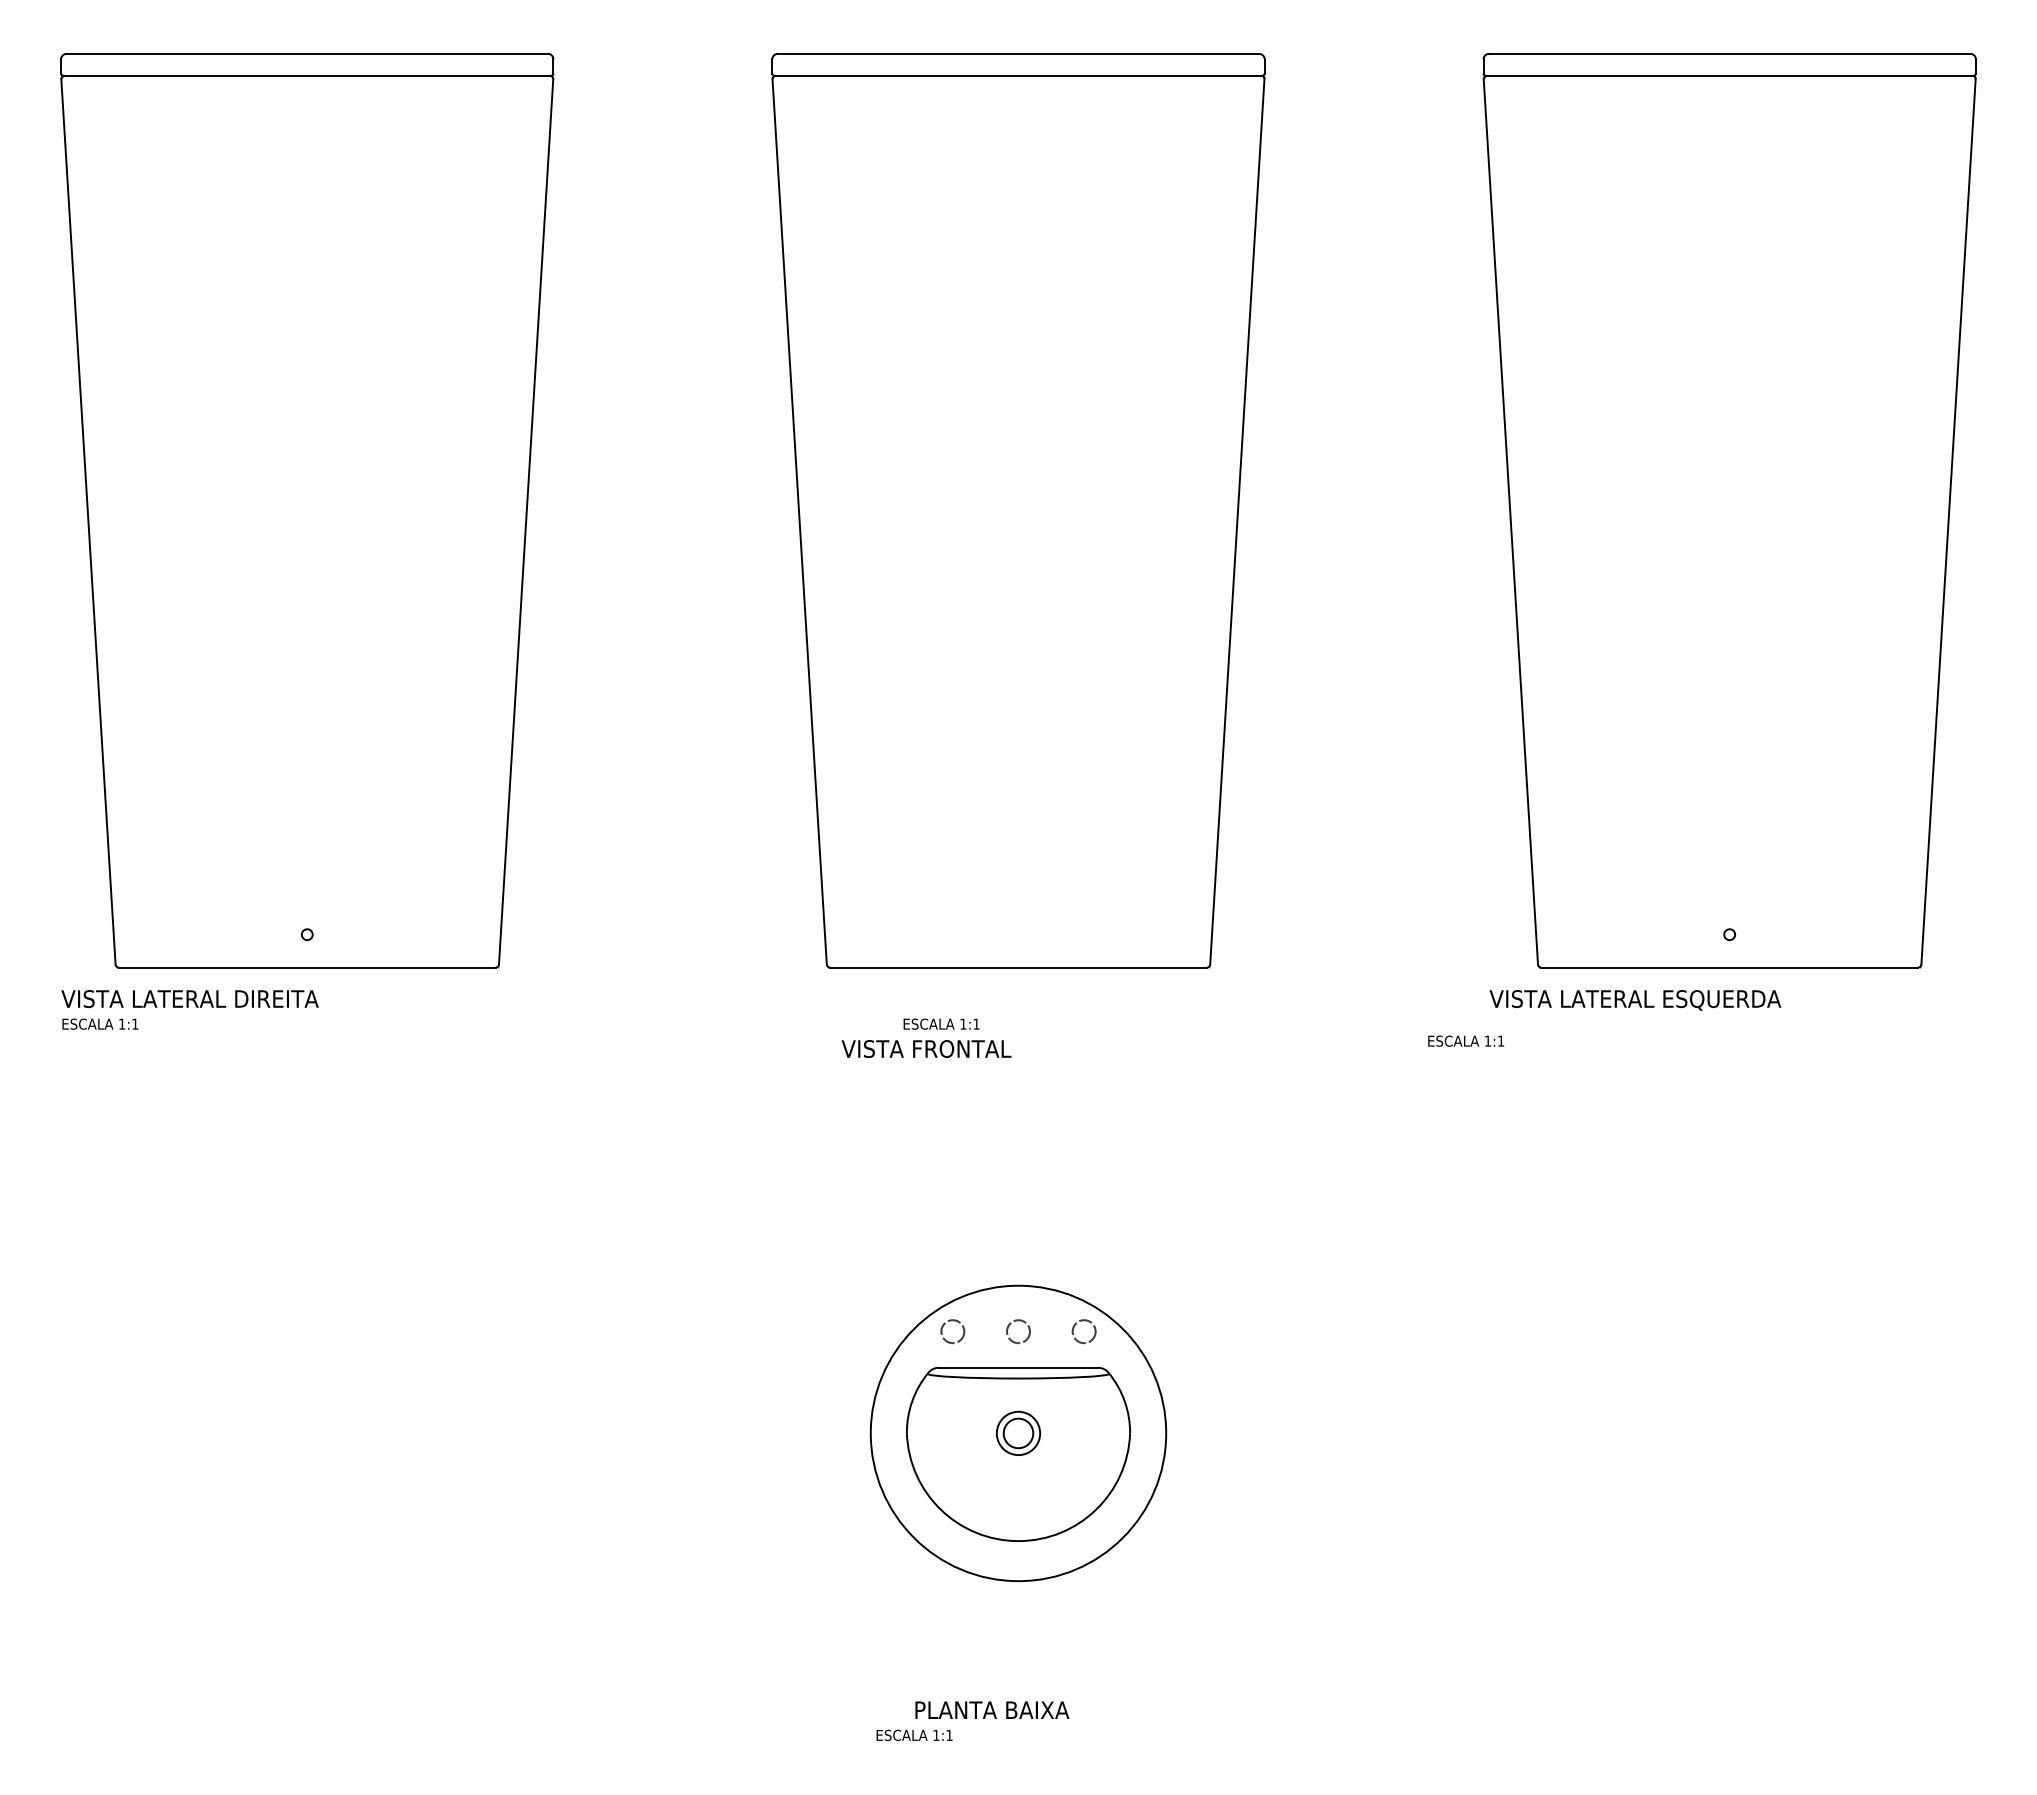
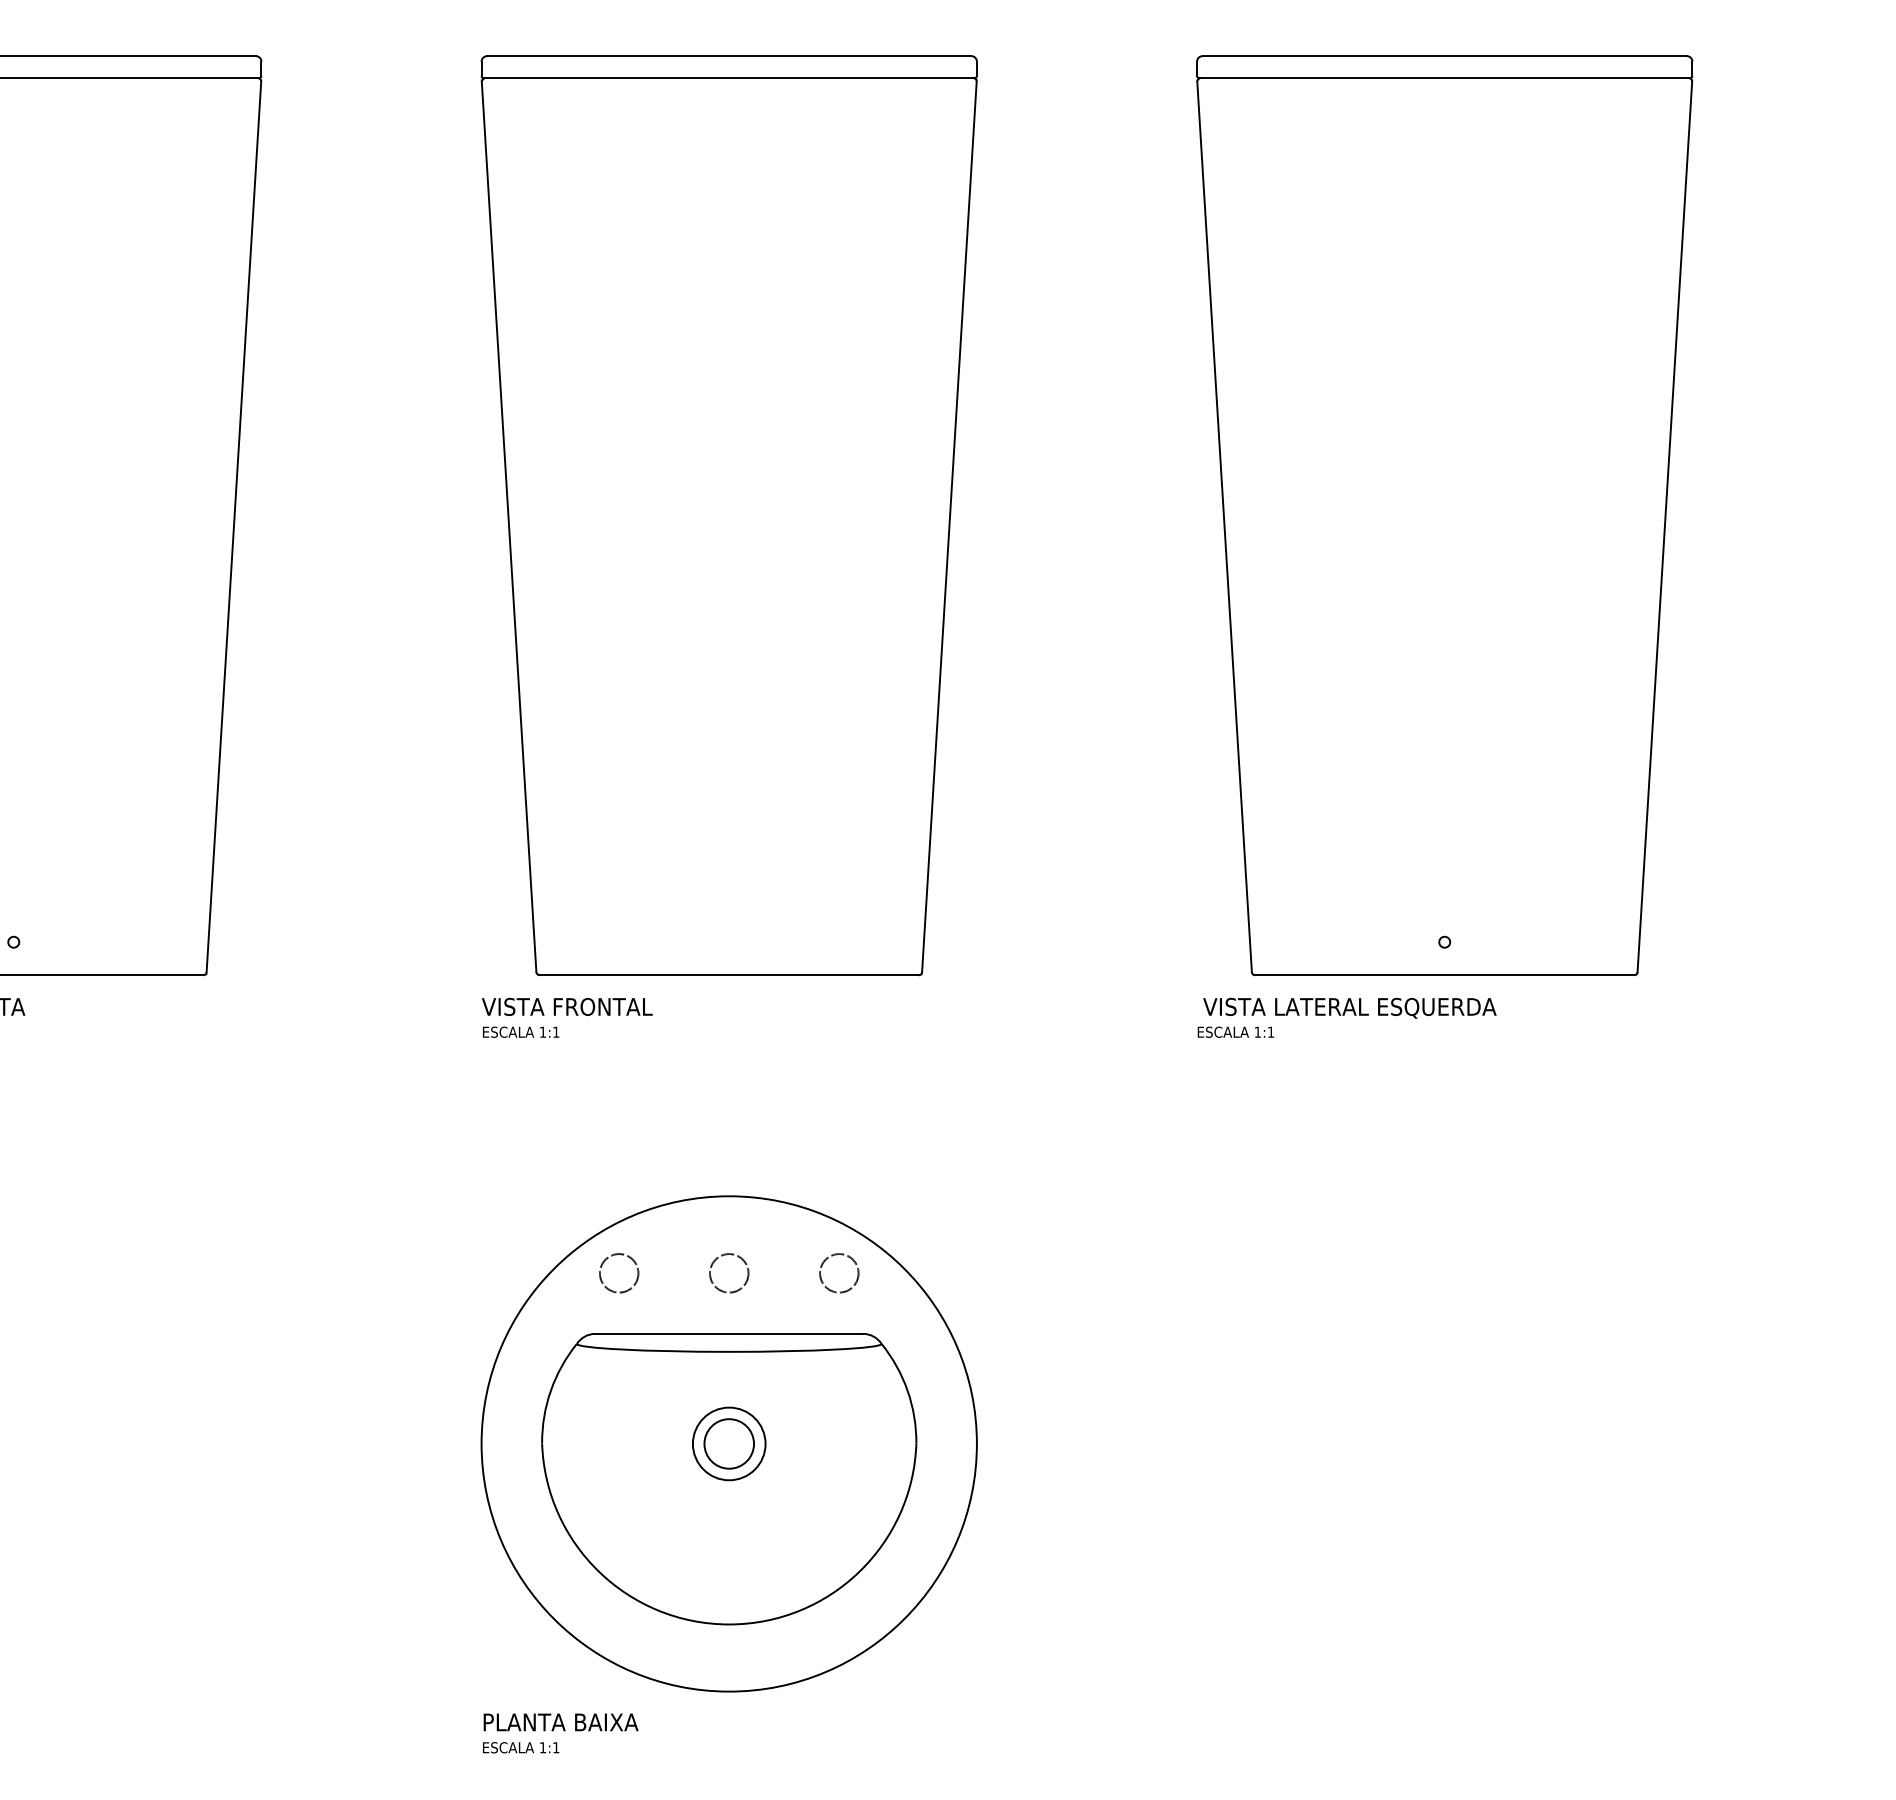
text: (941, 1023) -> (521, 1031), moved
text: (1466, 1040) -> (1236, 1031), moved
text: (926, 1048) -> (567, 1006), moved
part: (1018, 1433) -> (729, 1444), size x1.67
text: (992, 1709) -> (561, 1721), moved
text: (914, 1734) -> (521, 1746), moved

